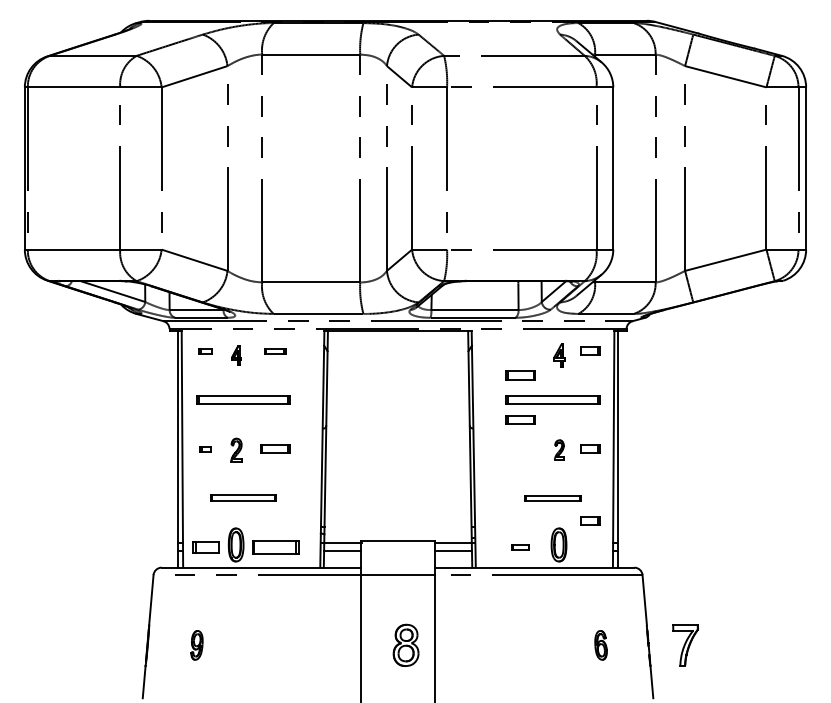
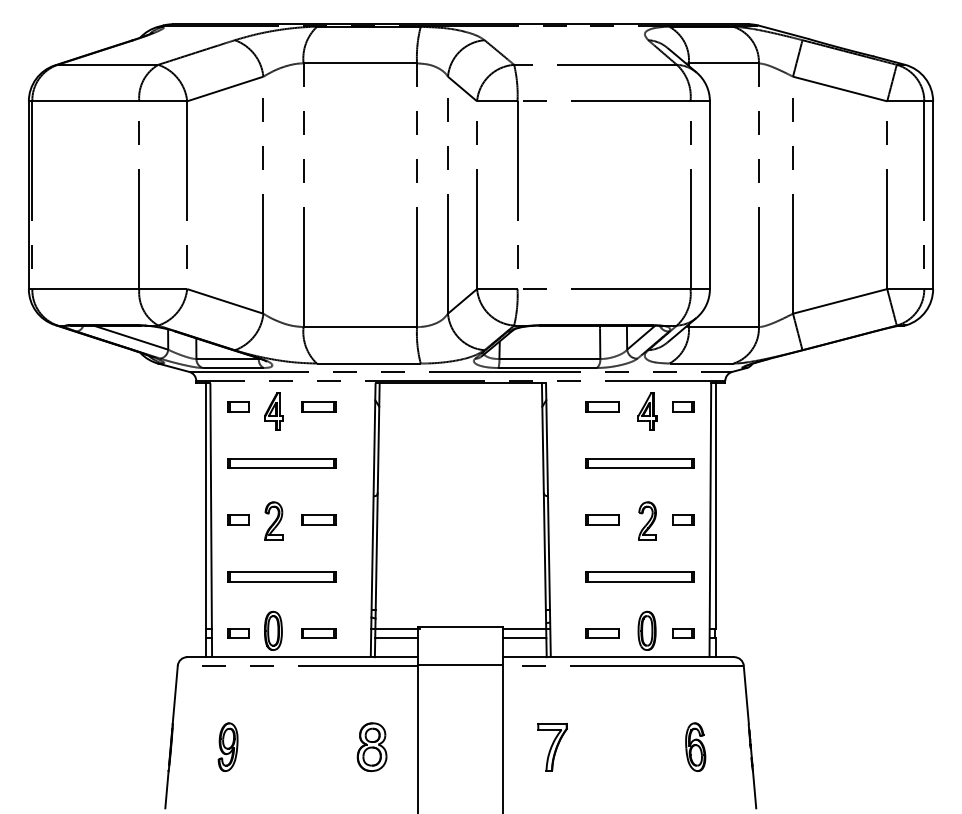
part: (205, 351) -> (238, 406), size x1.43
part: (275, 351) -> (318, 406), size x1.43
part: (236, 355) -> (273, 411), size x1.67
part: (559, 355) -> (647, 411), size x1.43
part: (520, 375) -> (602, 406), moved
part: (520, 419) -> (602, 519), moved
part: (205, 448) -> (238, 519), size x1.67
part: (236, 449) -> (273, 520), size x1.43
part: (559, 449) -> (647, 520), size x1.67
part: (243, 497) -> (281, 576), size x1.43
part: (552, 497) -> (639, 576), size x1.67
part: (590, 521) -> (683, 633), moved
part: (205, 547) -> (238, 633), size x0.71
part: (275, 547) -> (318, 633), size x0.62
part: (520, 547) -> (602, 633), size x1.67
part: (196, 644) -> (227, 746), size x1.43
part: (600, 644) -> (695, 746), size x1.43
part: (405, 645) -> (371, 747), moved
part: (685, 645) -> (552, 747), moved

